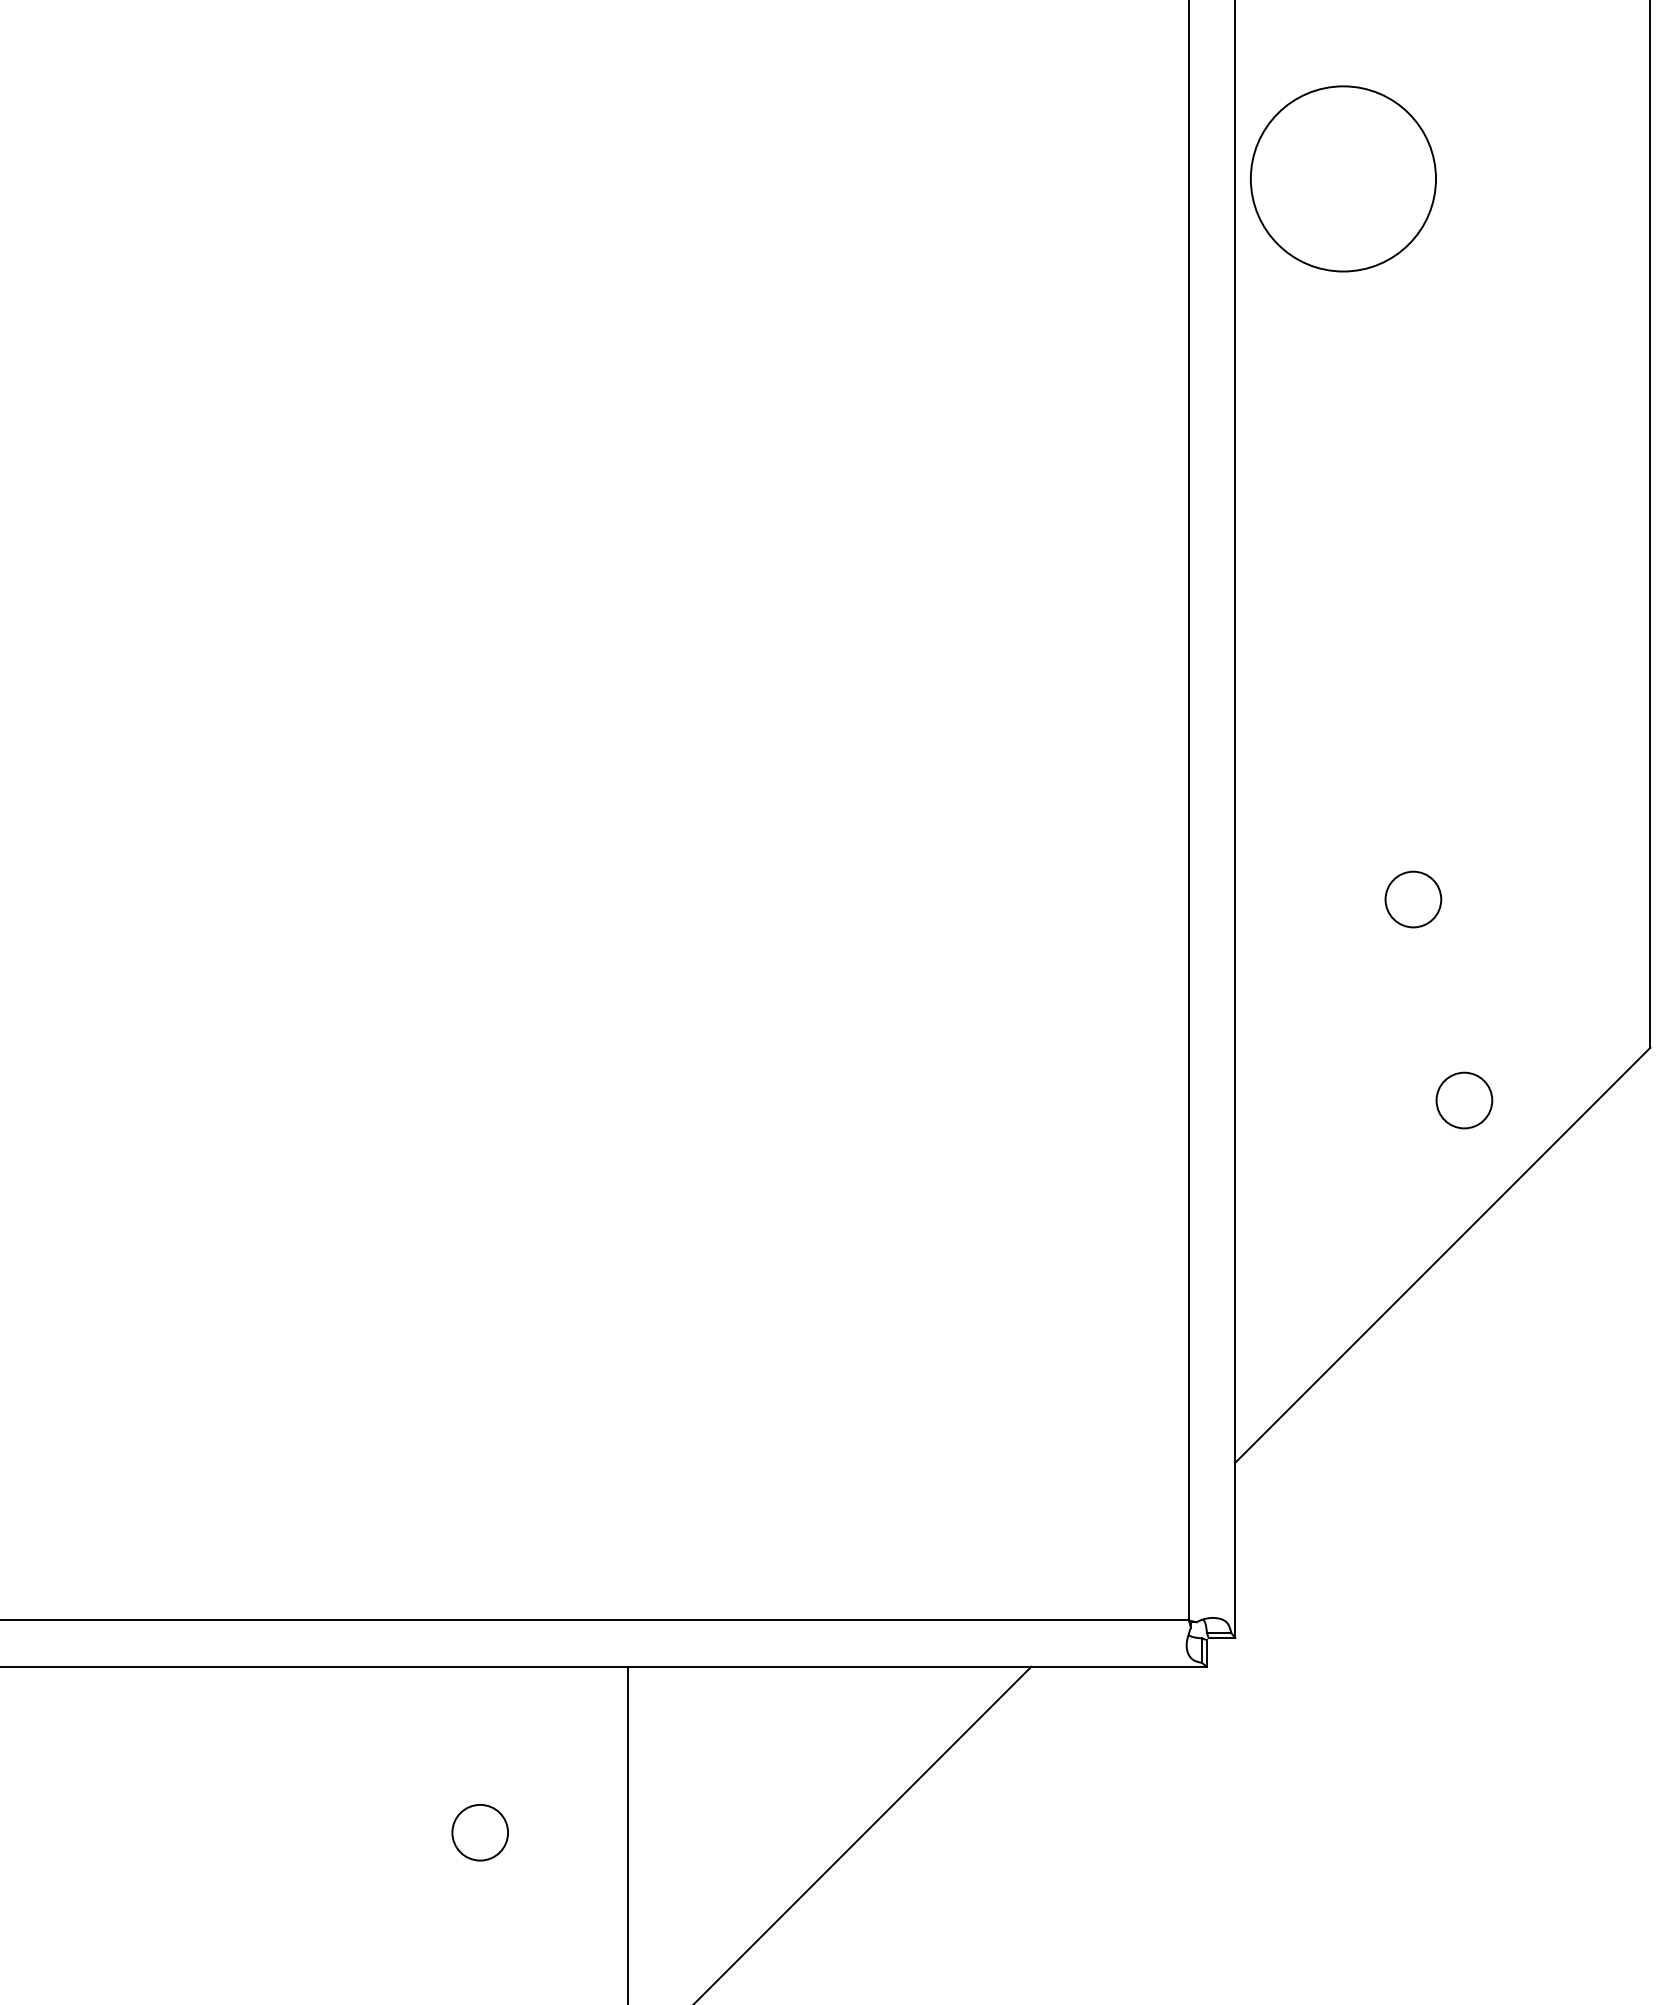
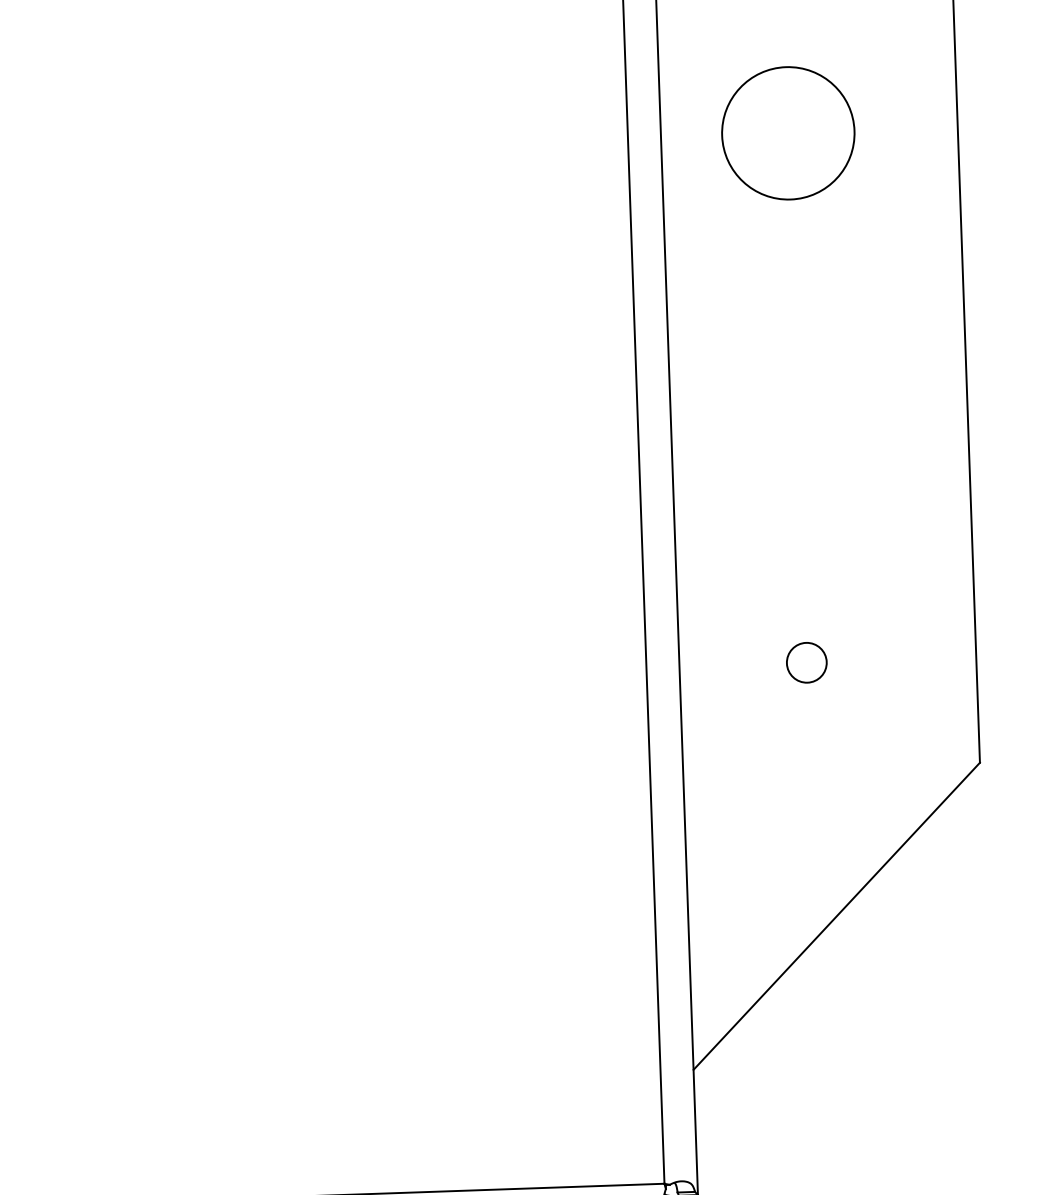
circle: (1343, 178) -> (788, 133), moved
circle: (1464, 1100) -> (848, 805), removed

